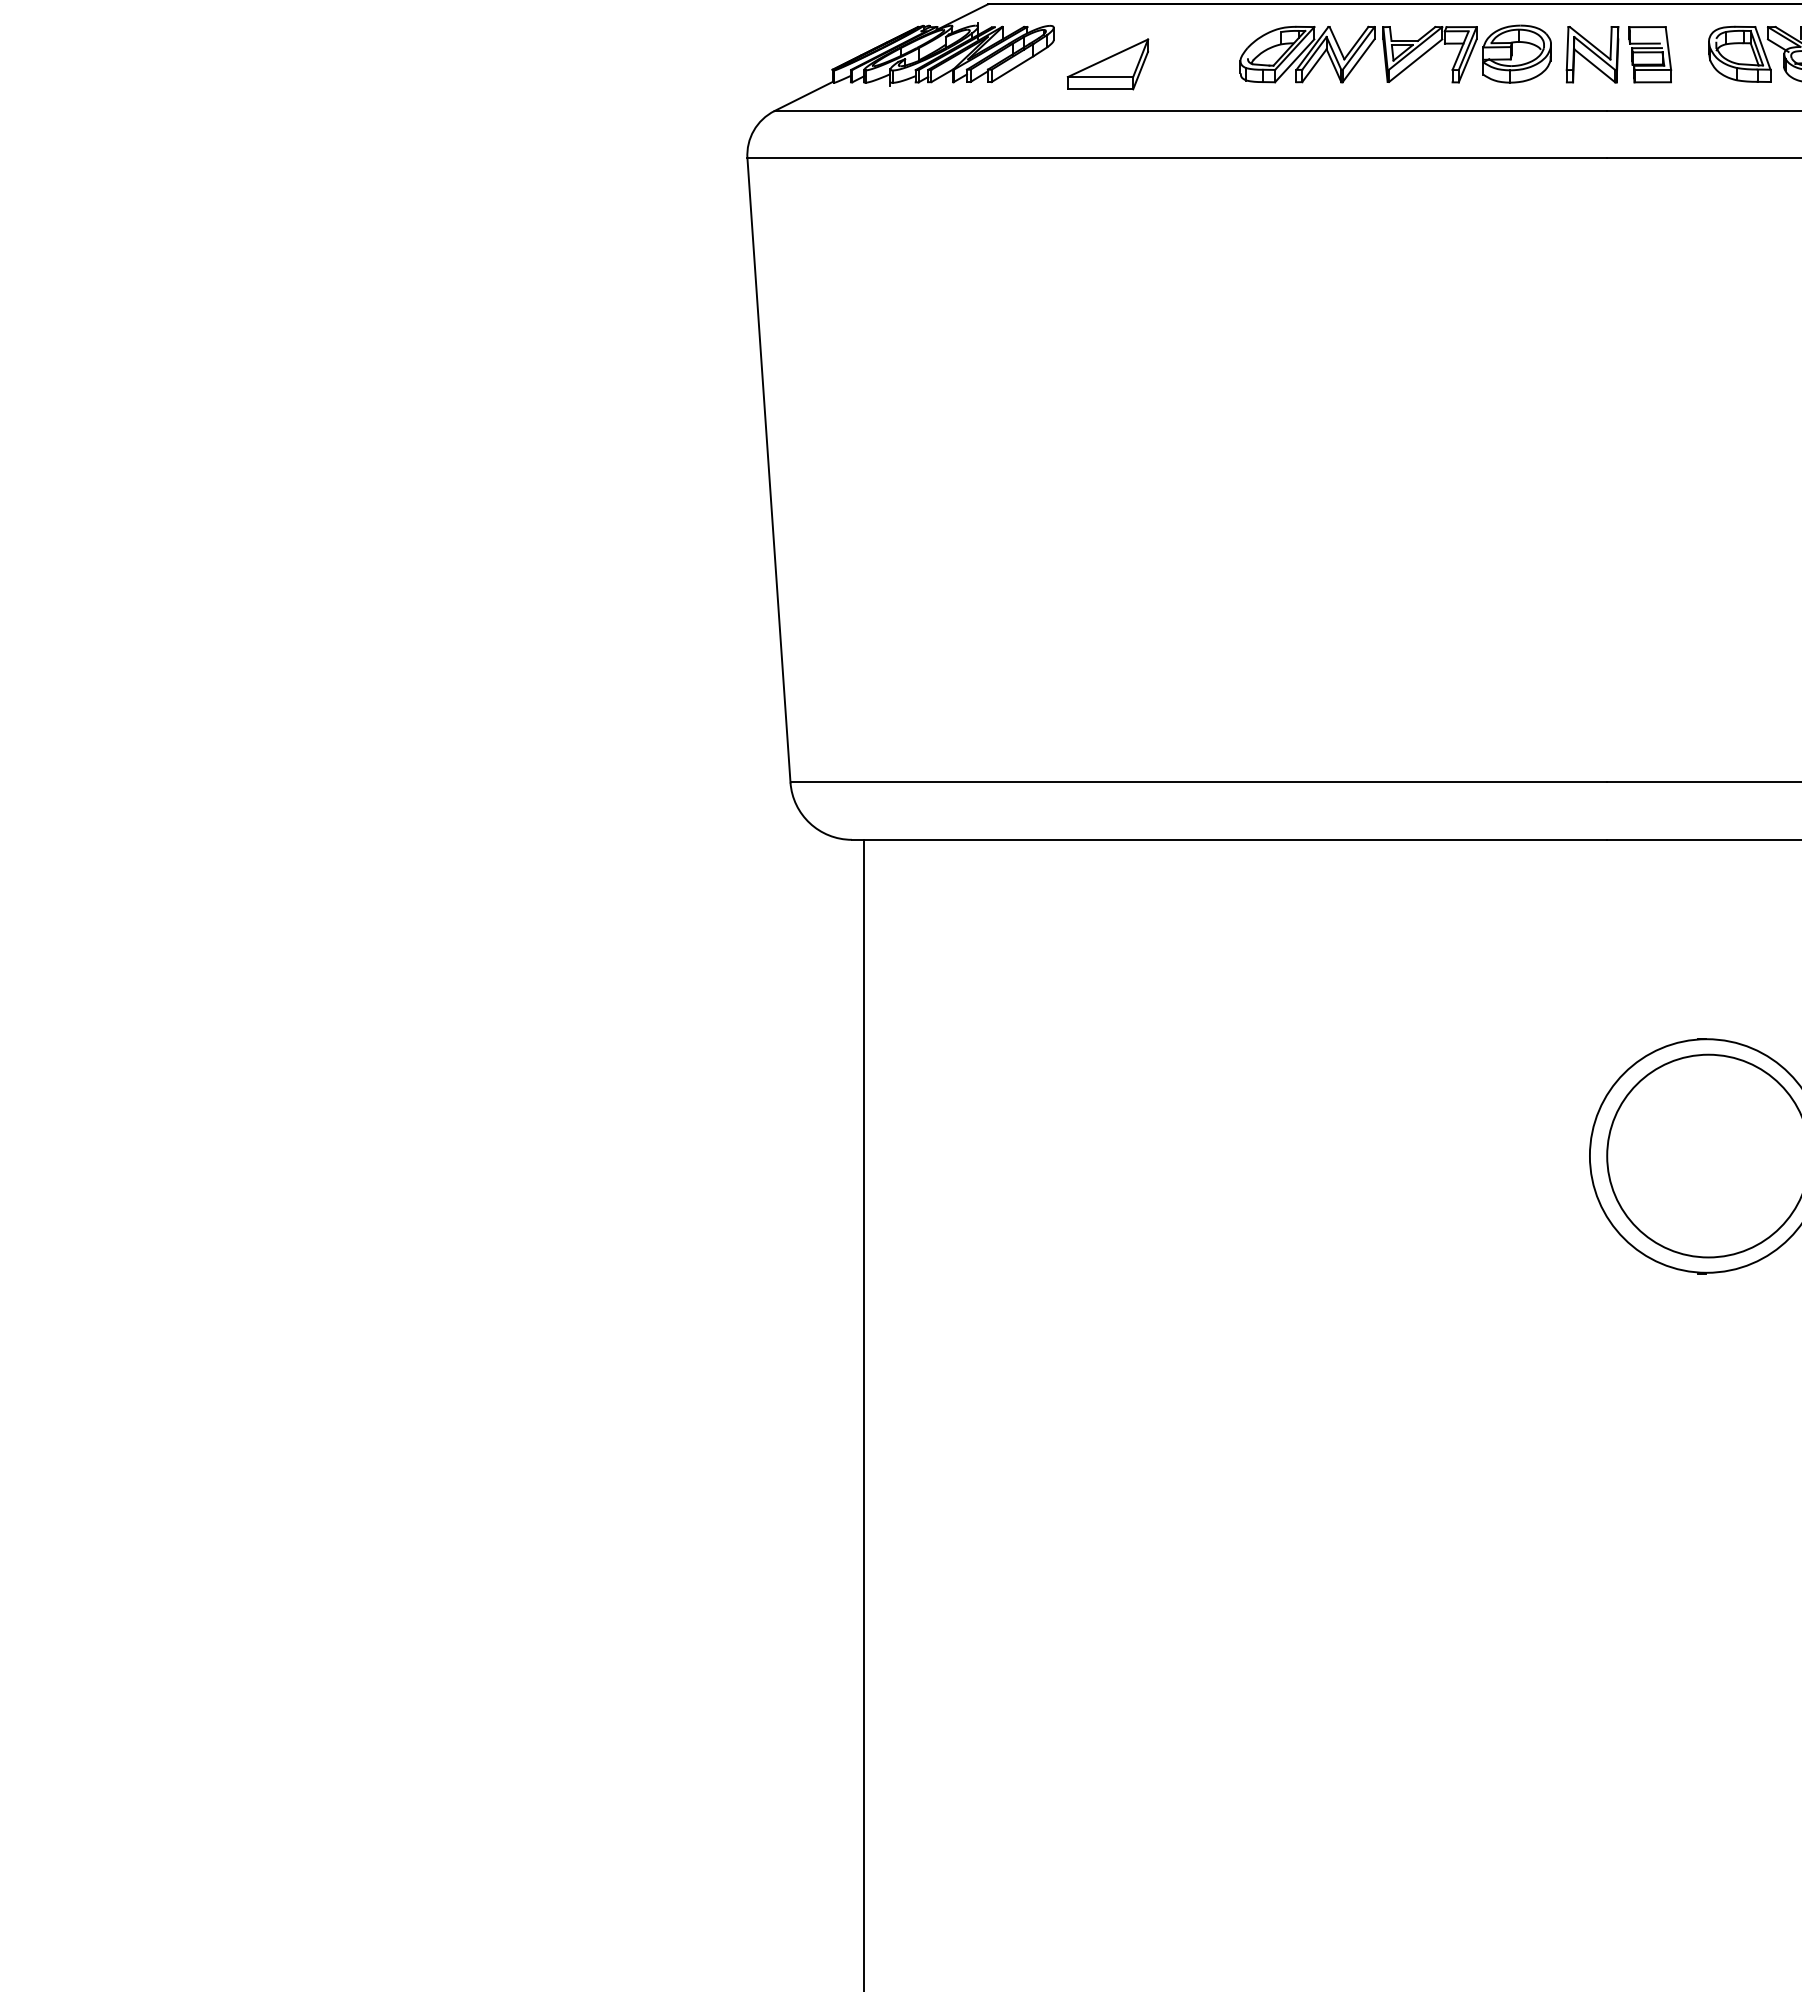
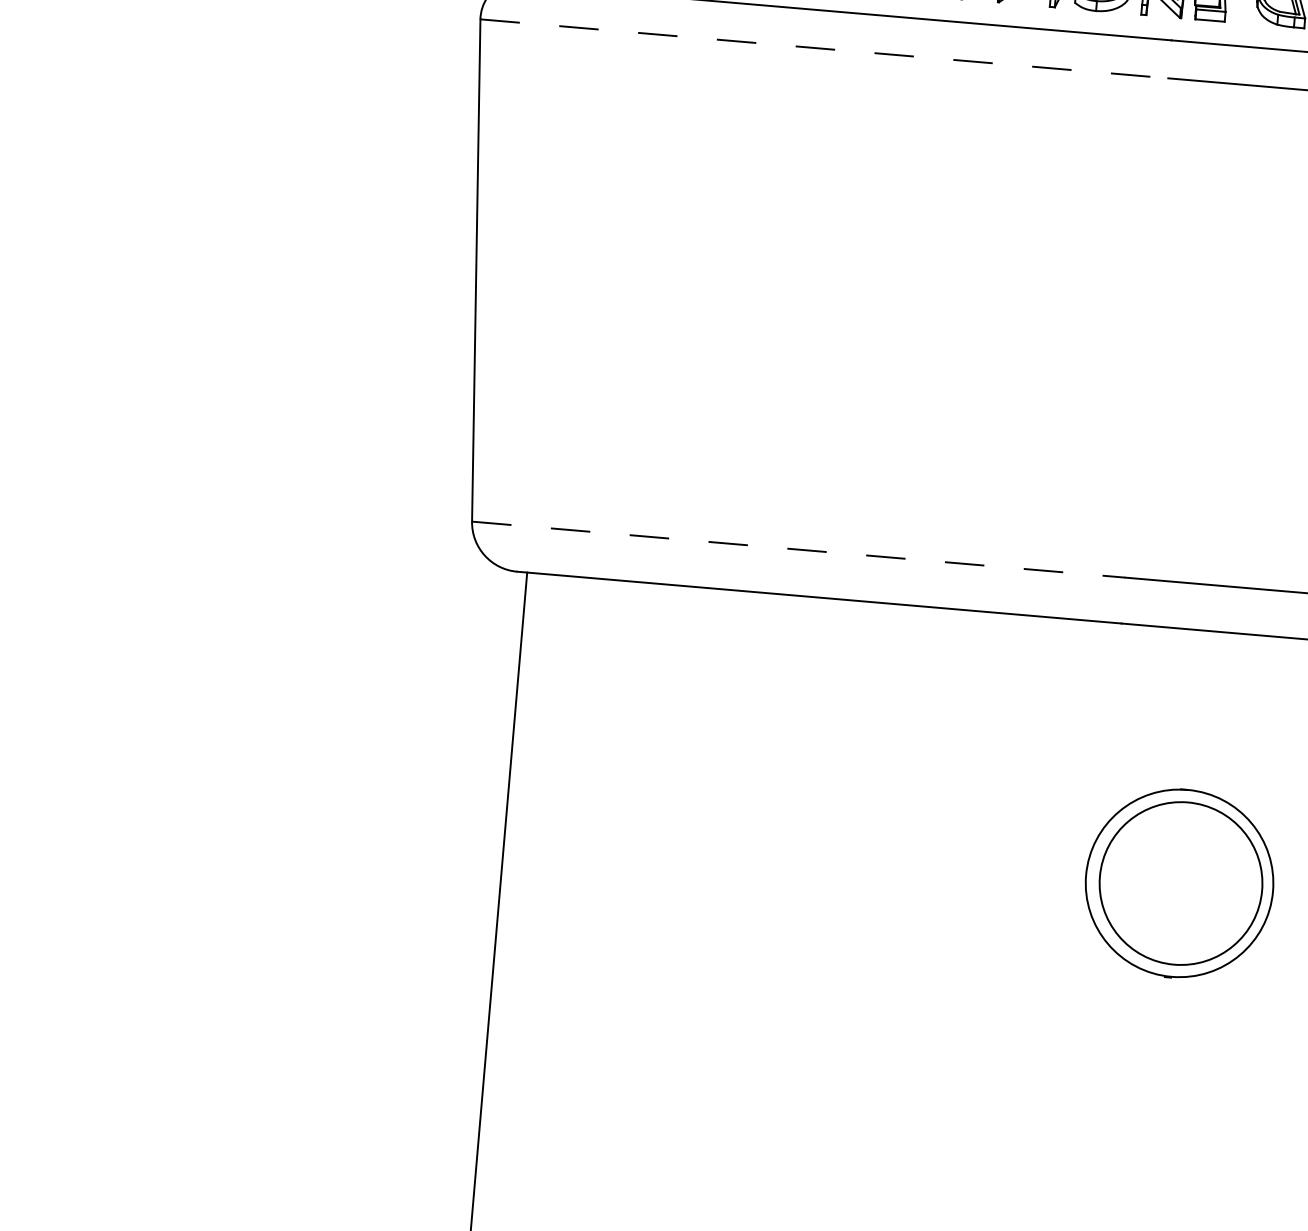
line: (1177, 158) -> (824, 48), solid -> dashed
line: (1199, 782) -> (799, 549), solid -> dashed

